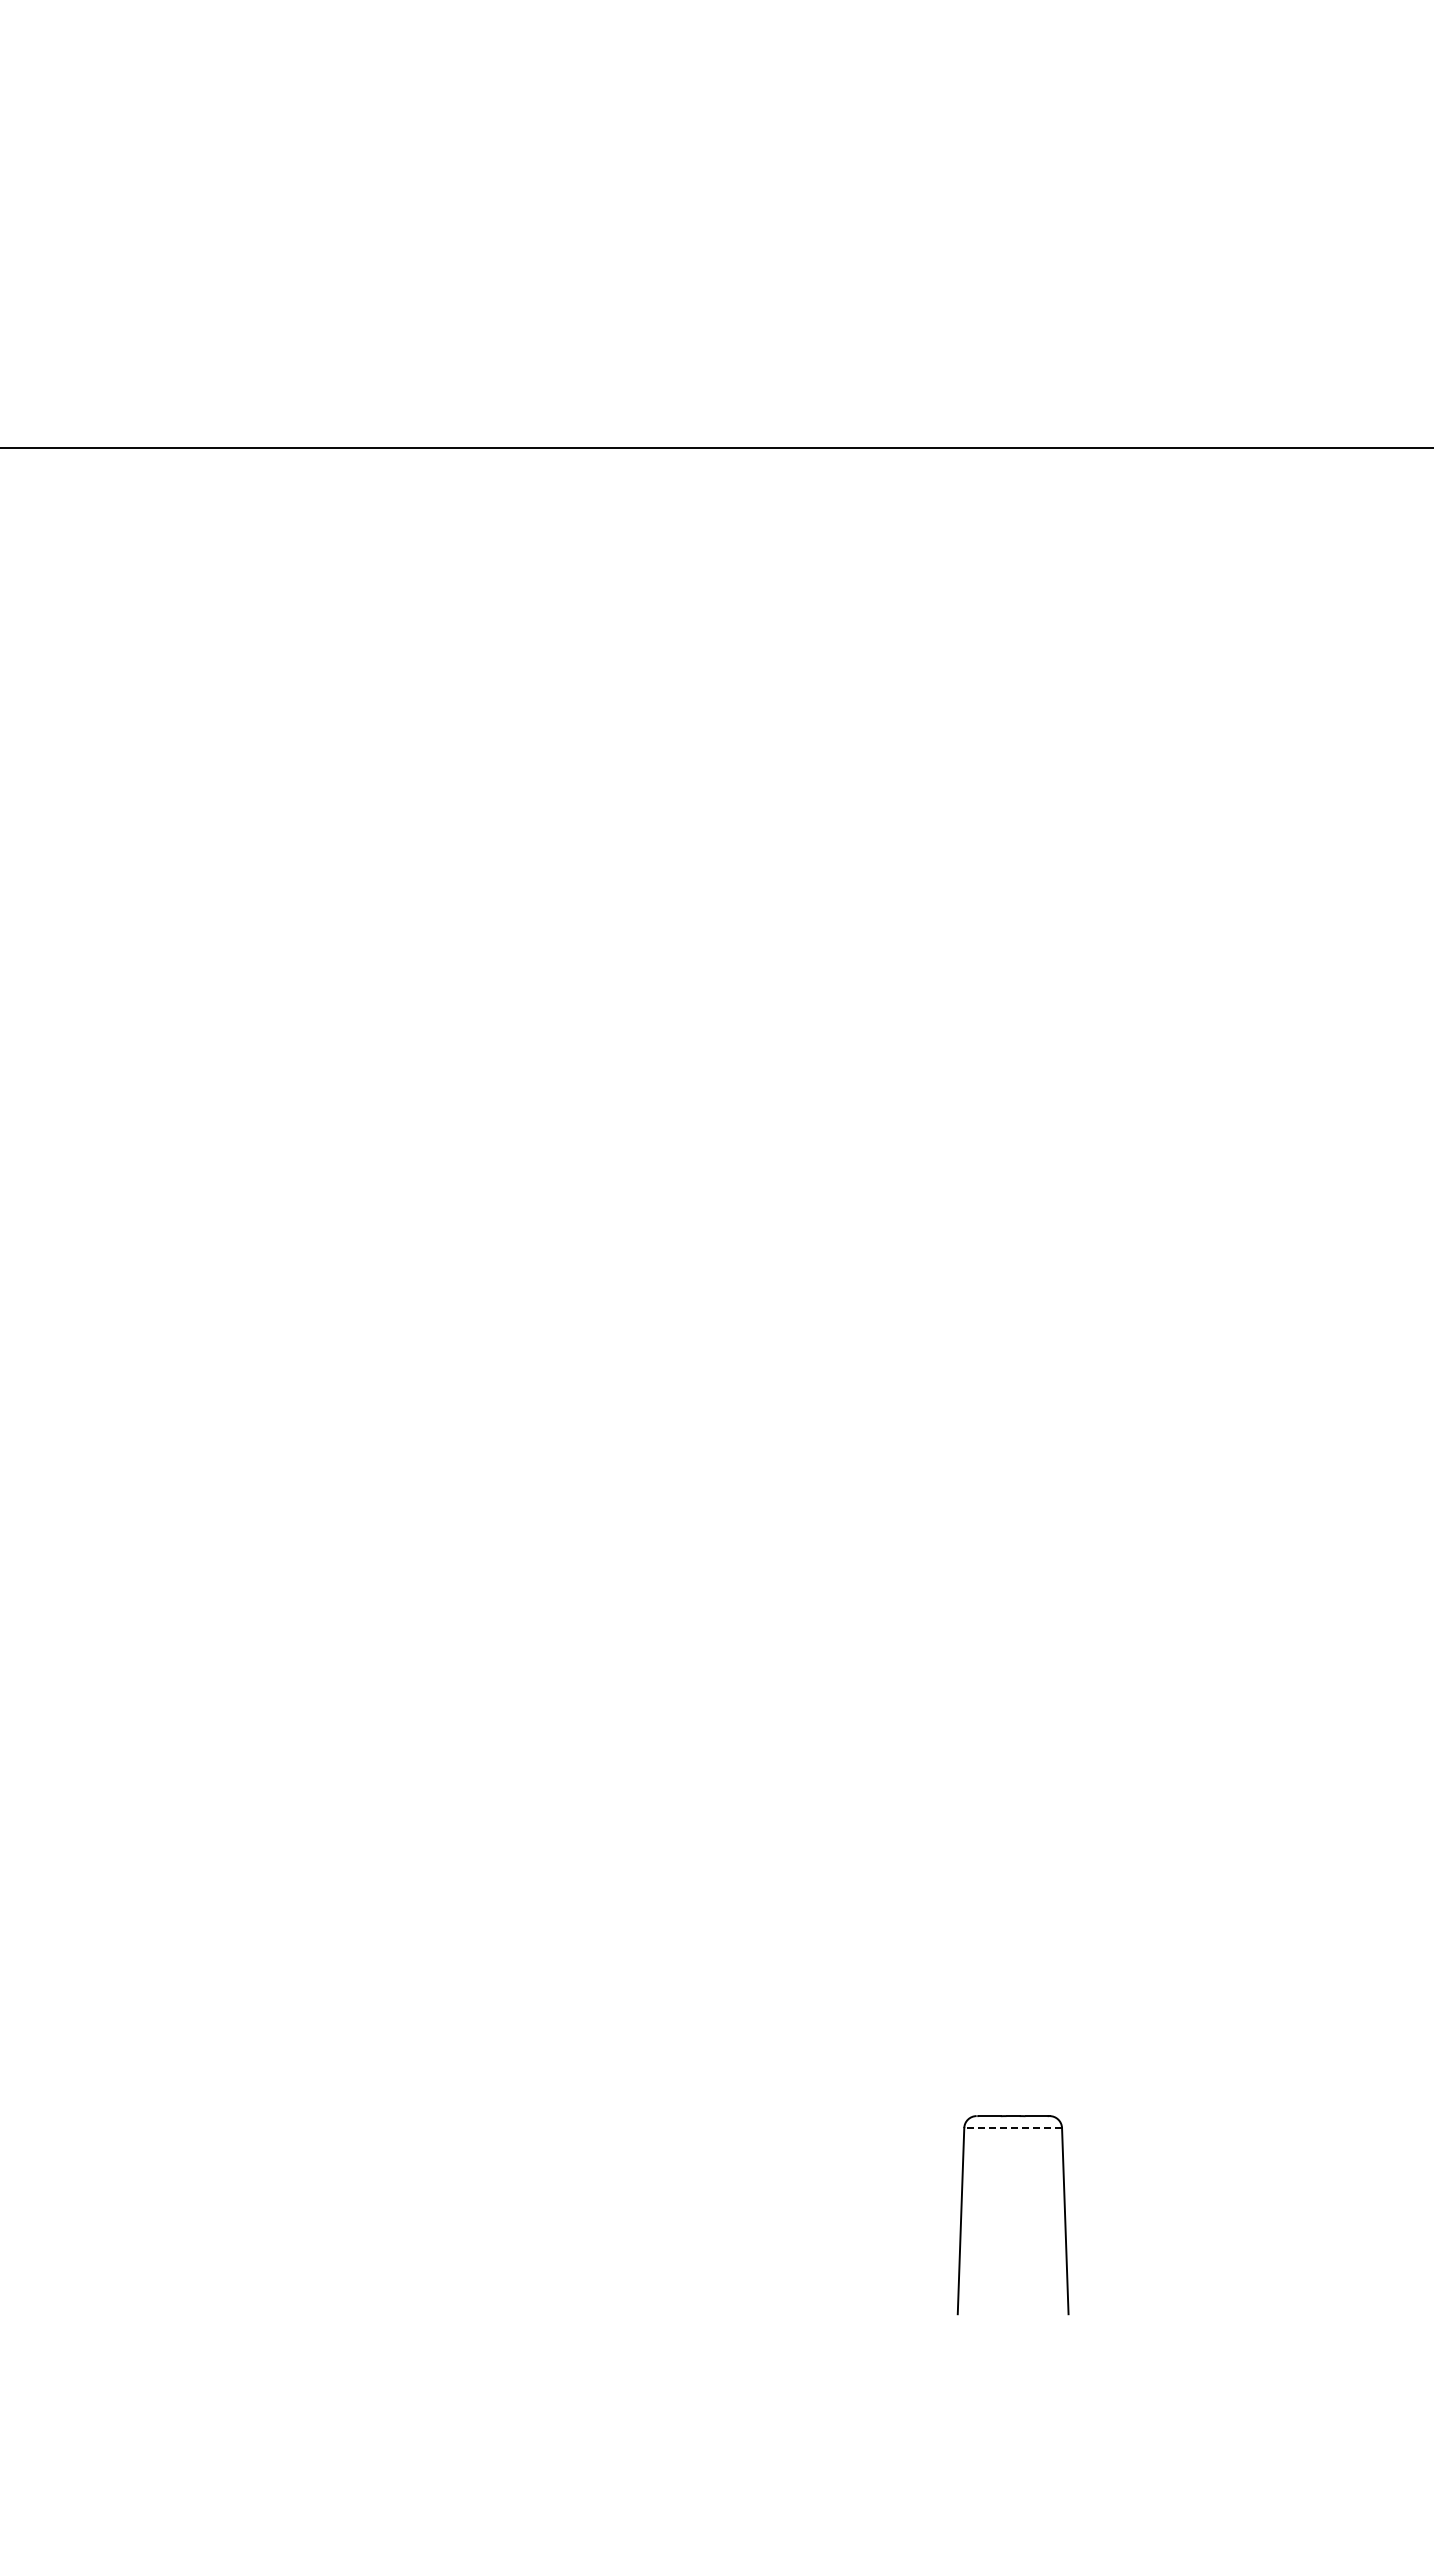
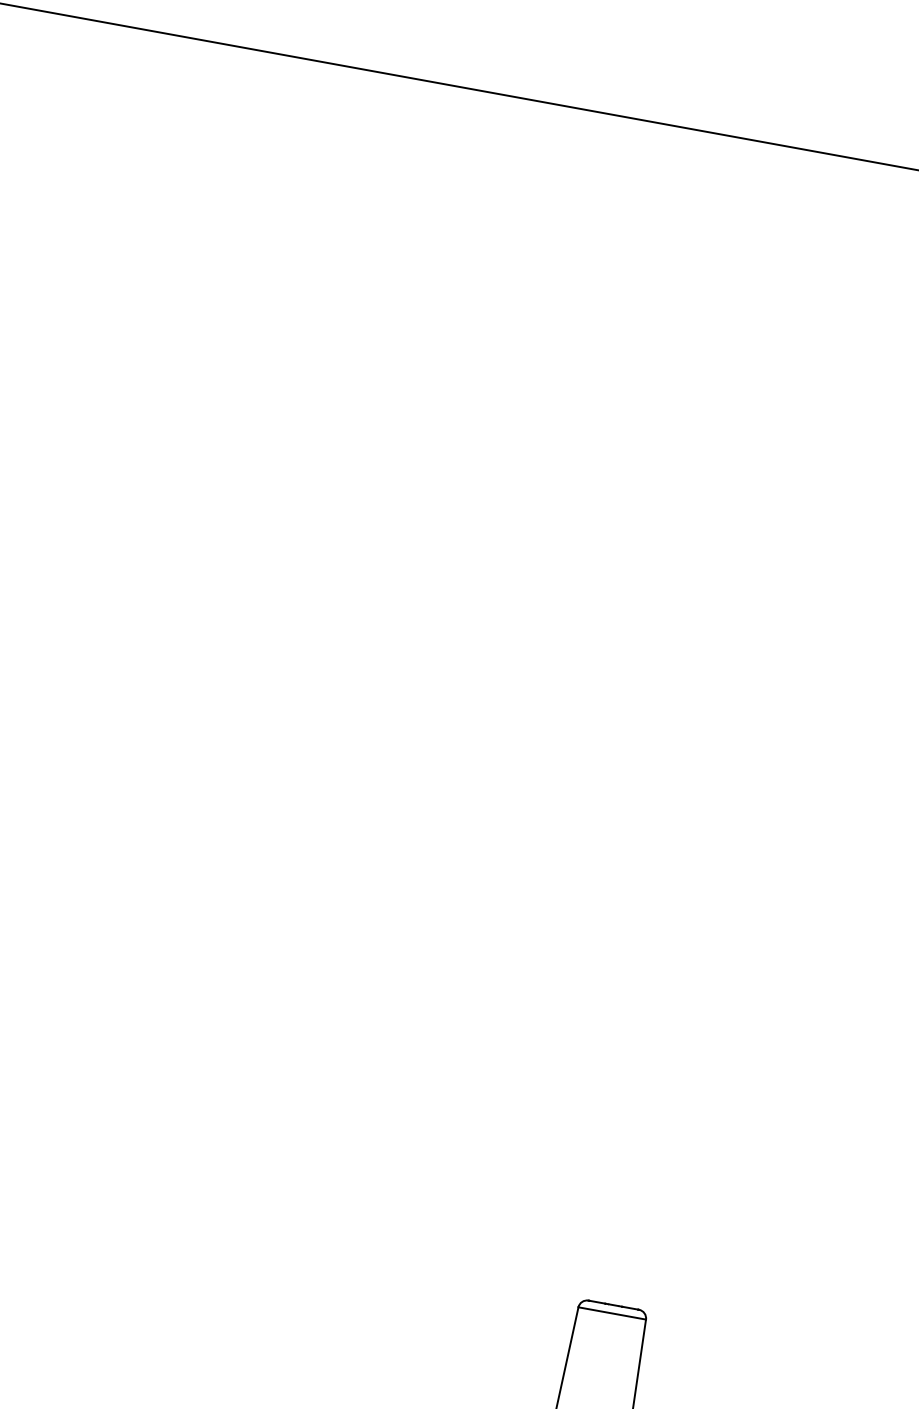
line: (1013, 2128) -> (612, 1313), dashed -> solid

